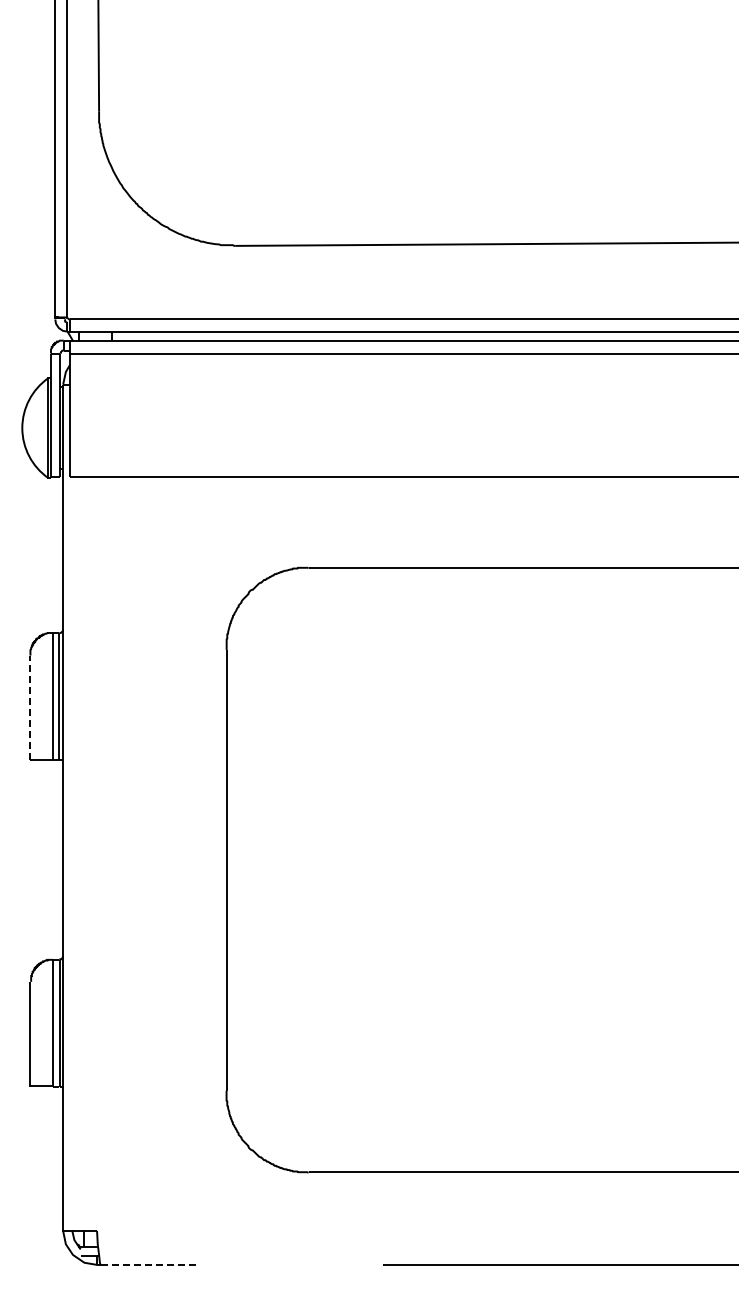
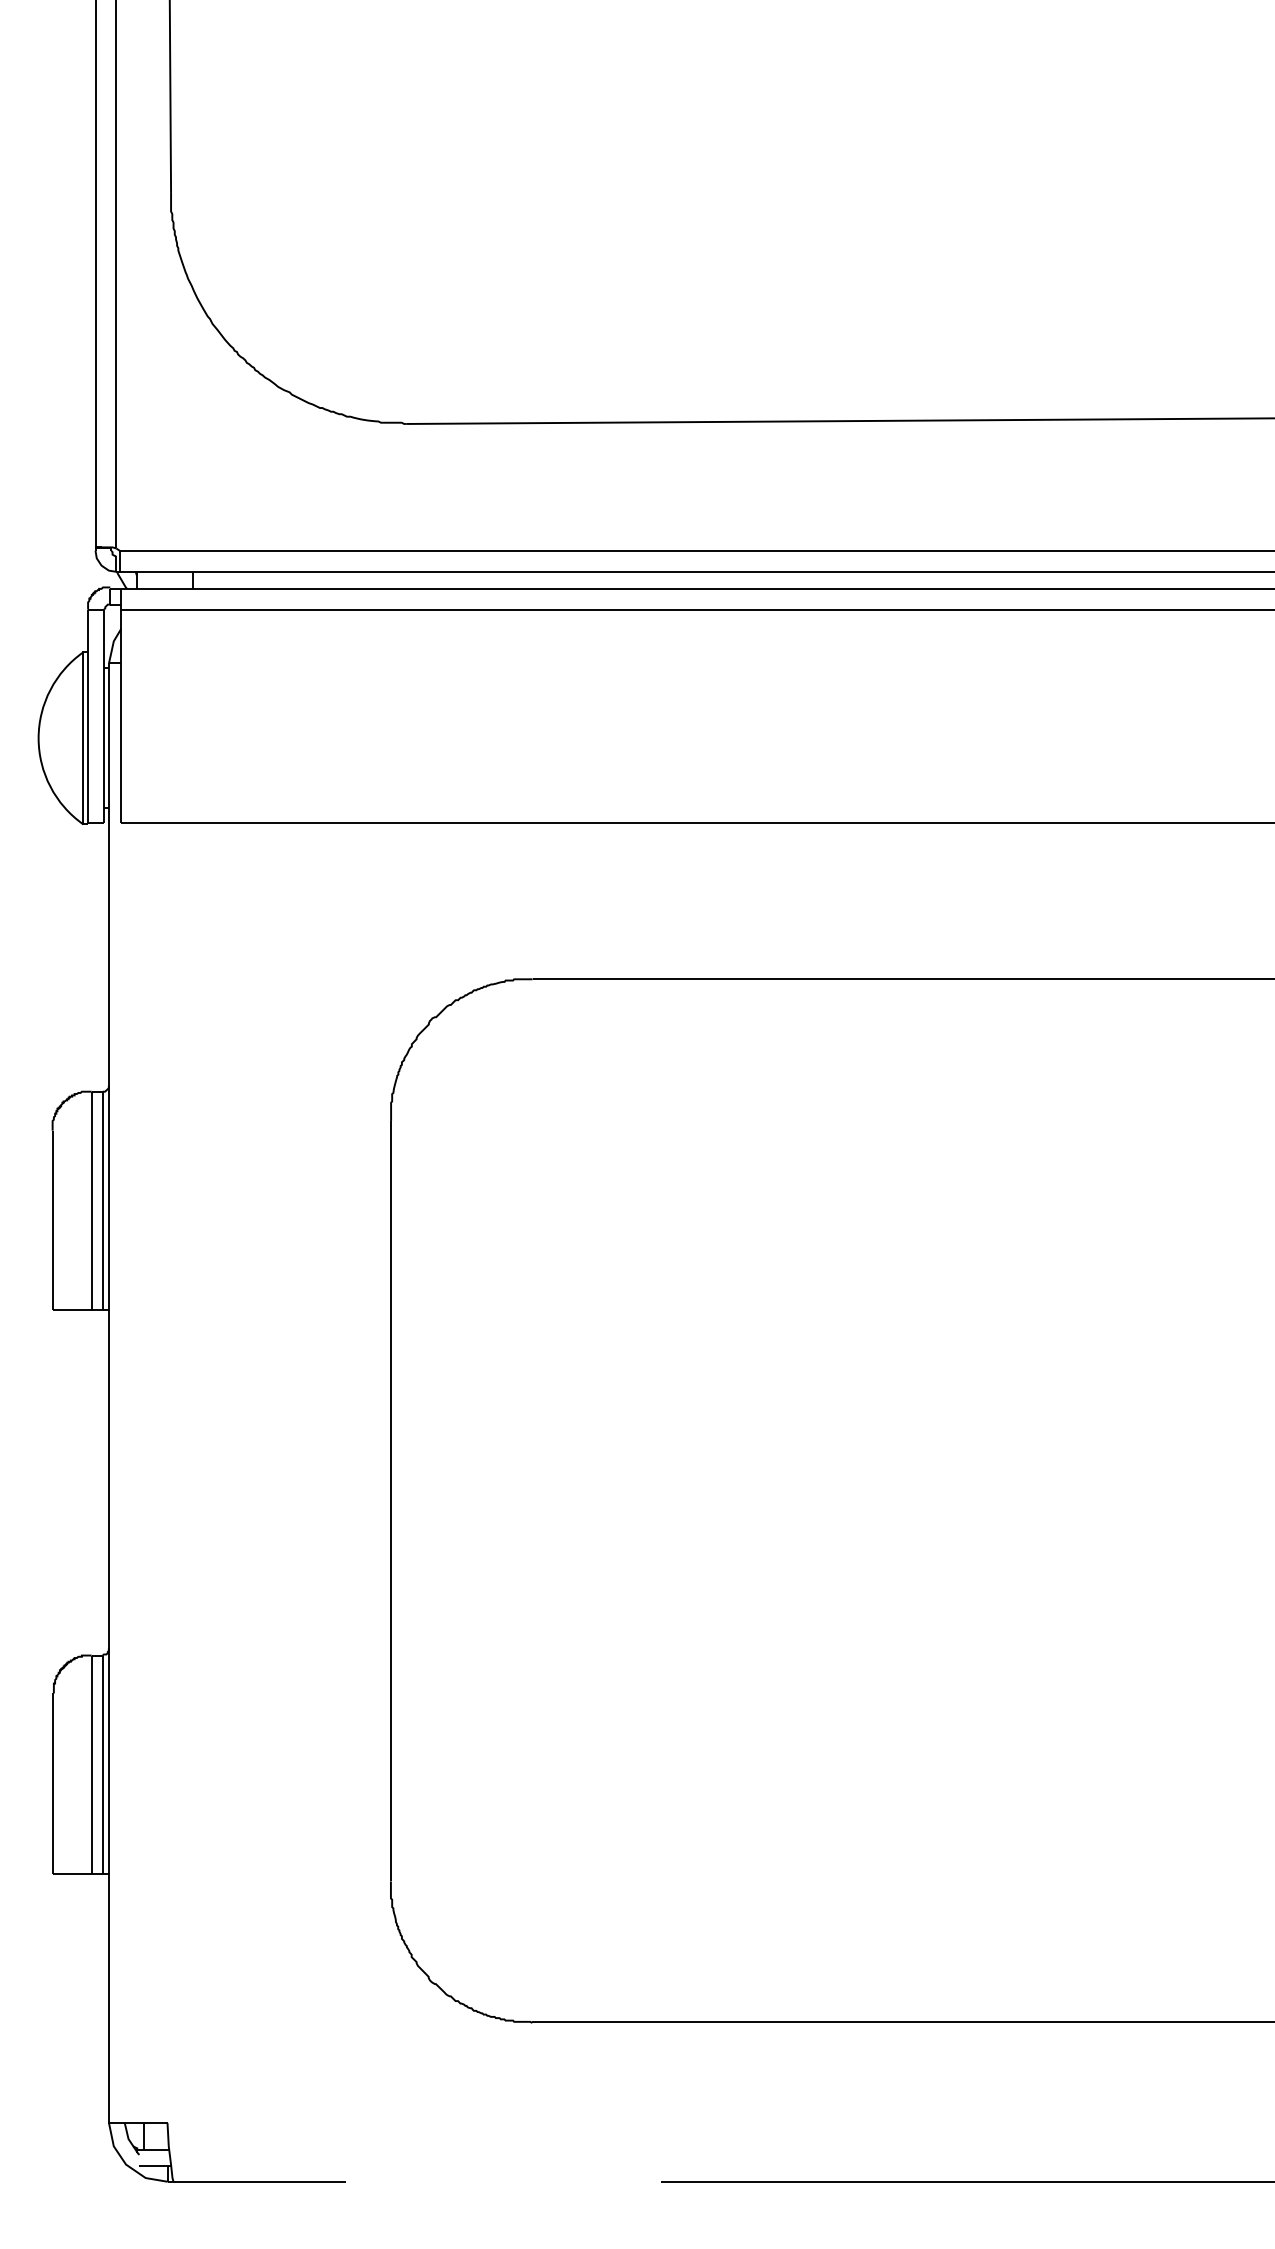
line: (30, 707) -> (52, 1220), dashed -> solid
line: (150, 1264) -> (259, 2181), dashed -> solid

